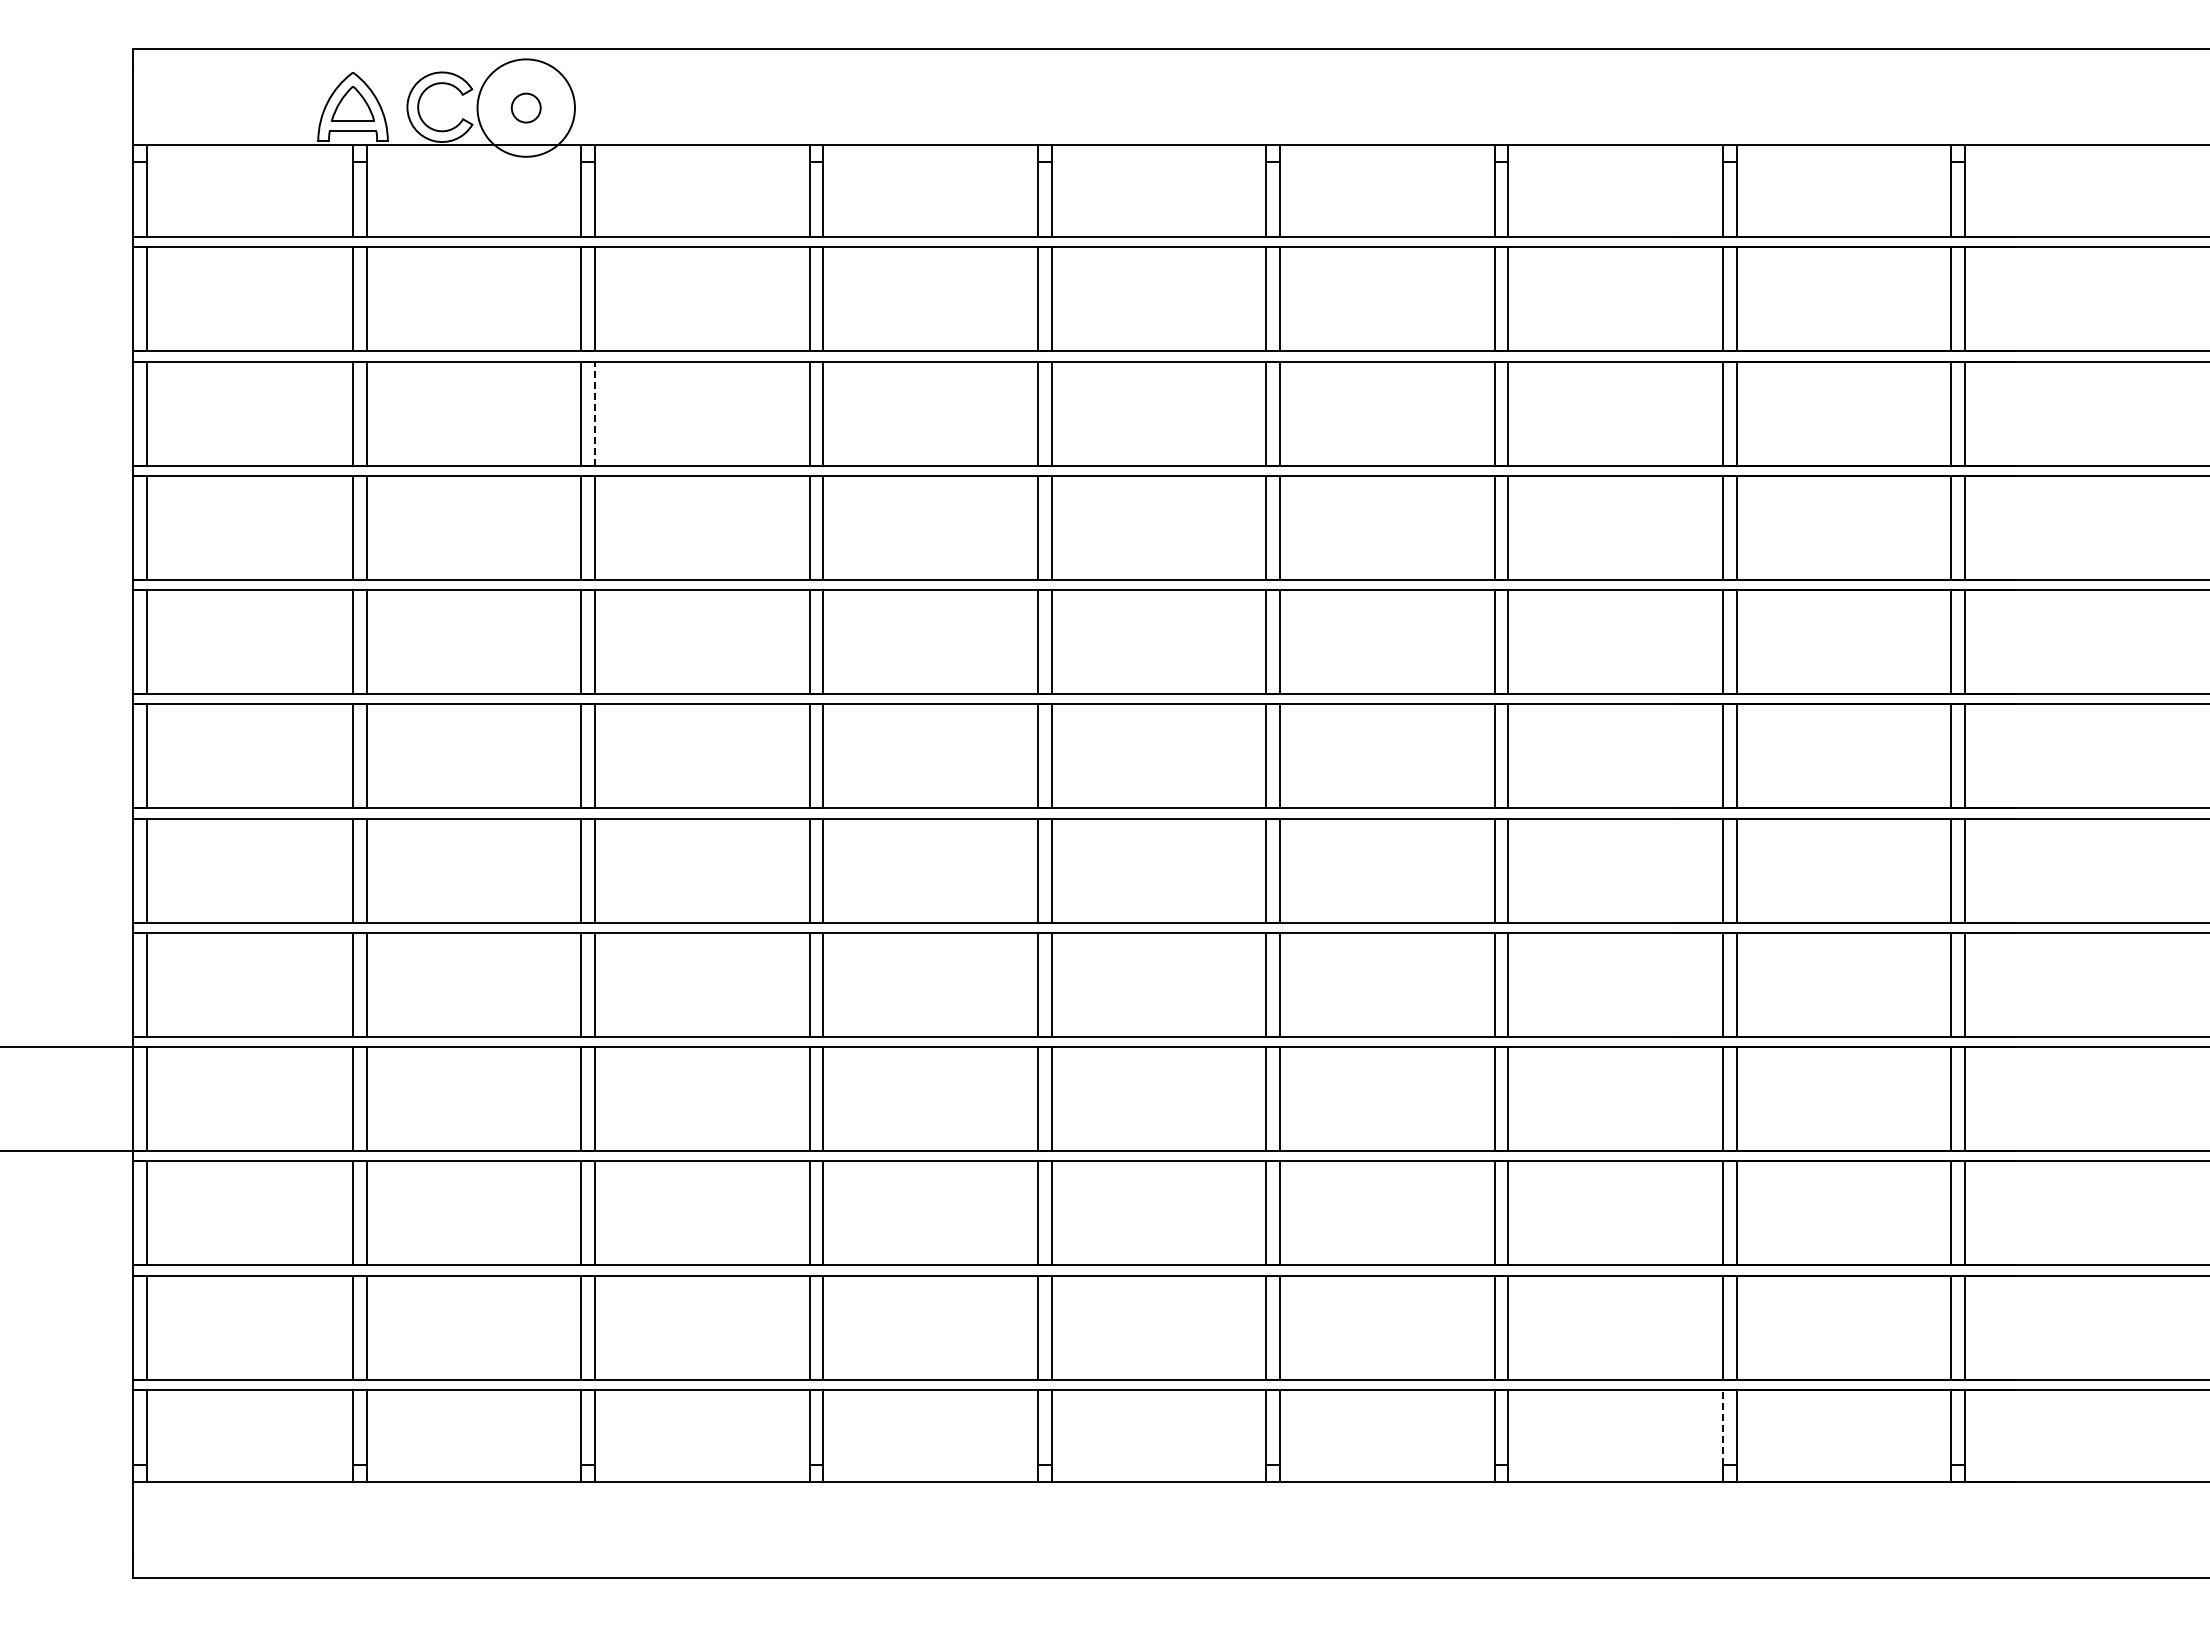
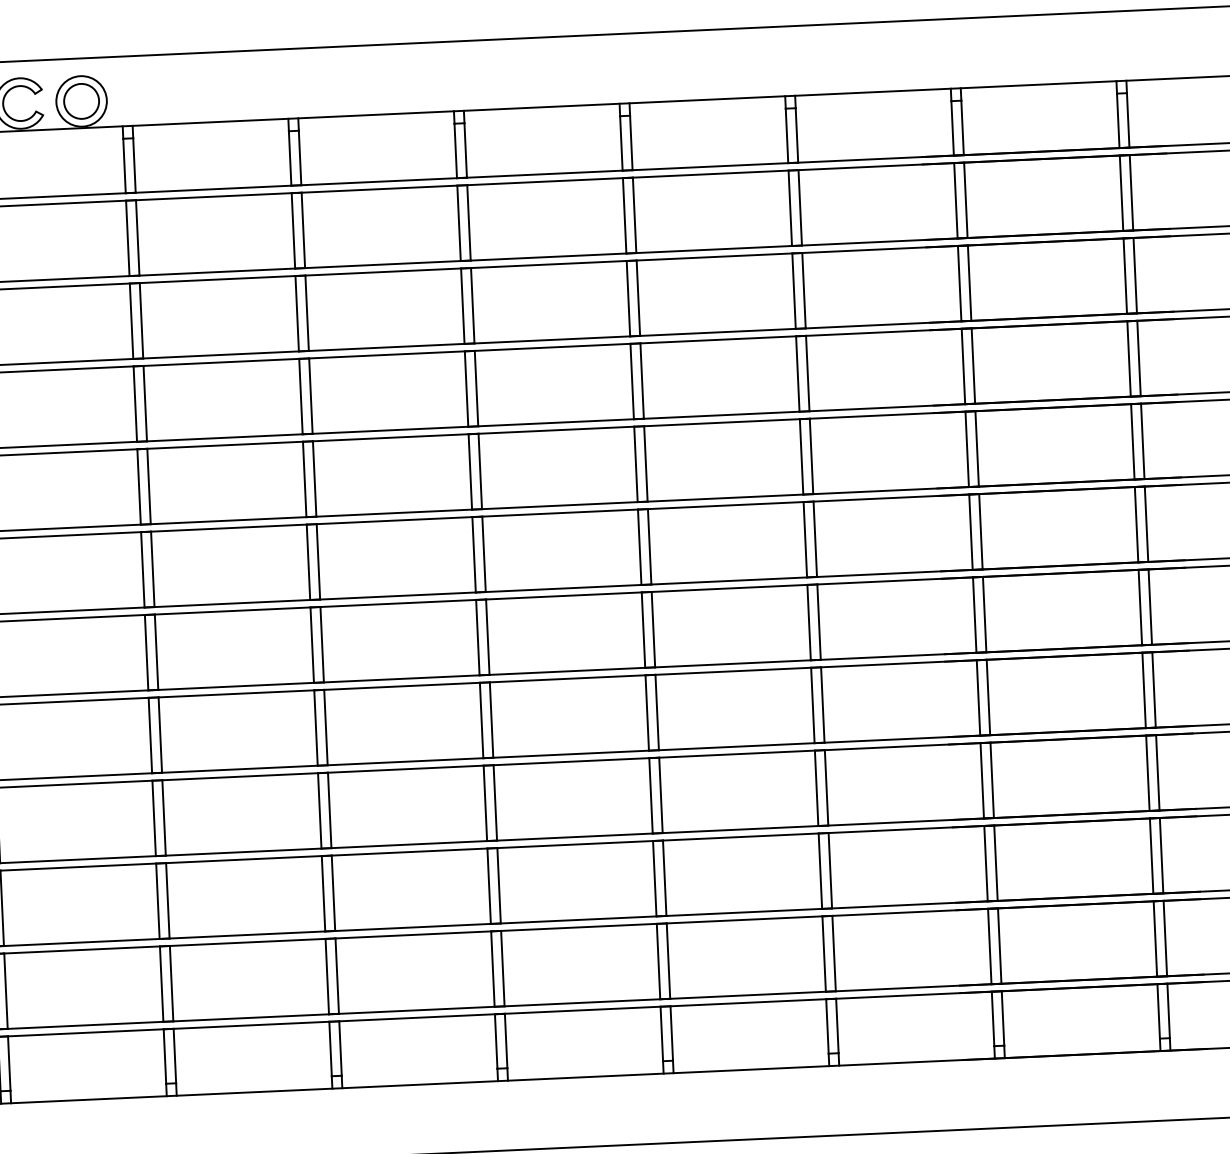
circle: (526, 107) -> (81, 100), size x0.71
circle: (526, 108) -> (81, 101), size x1.67
line: (594, 413) -> (141, 320), dashed -> solid
line: (1722, 1427) -> (992, 1019), dashed -> solid

